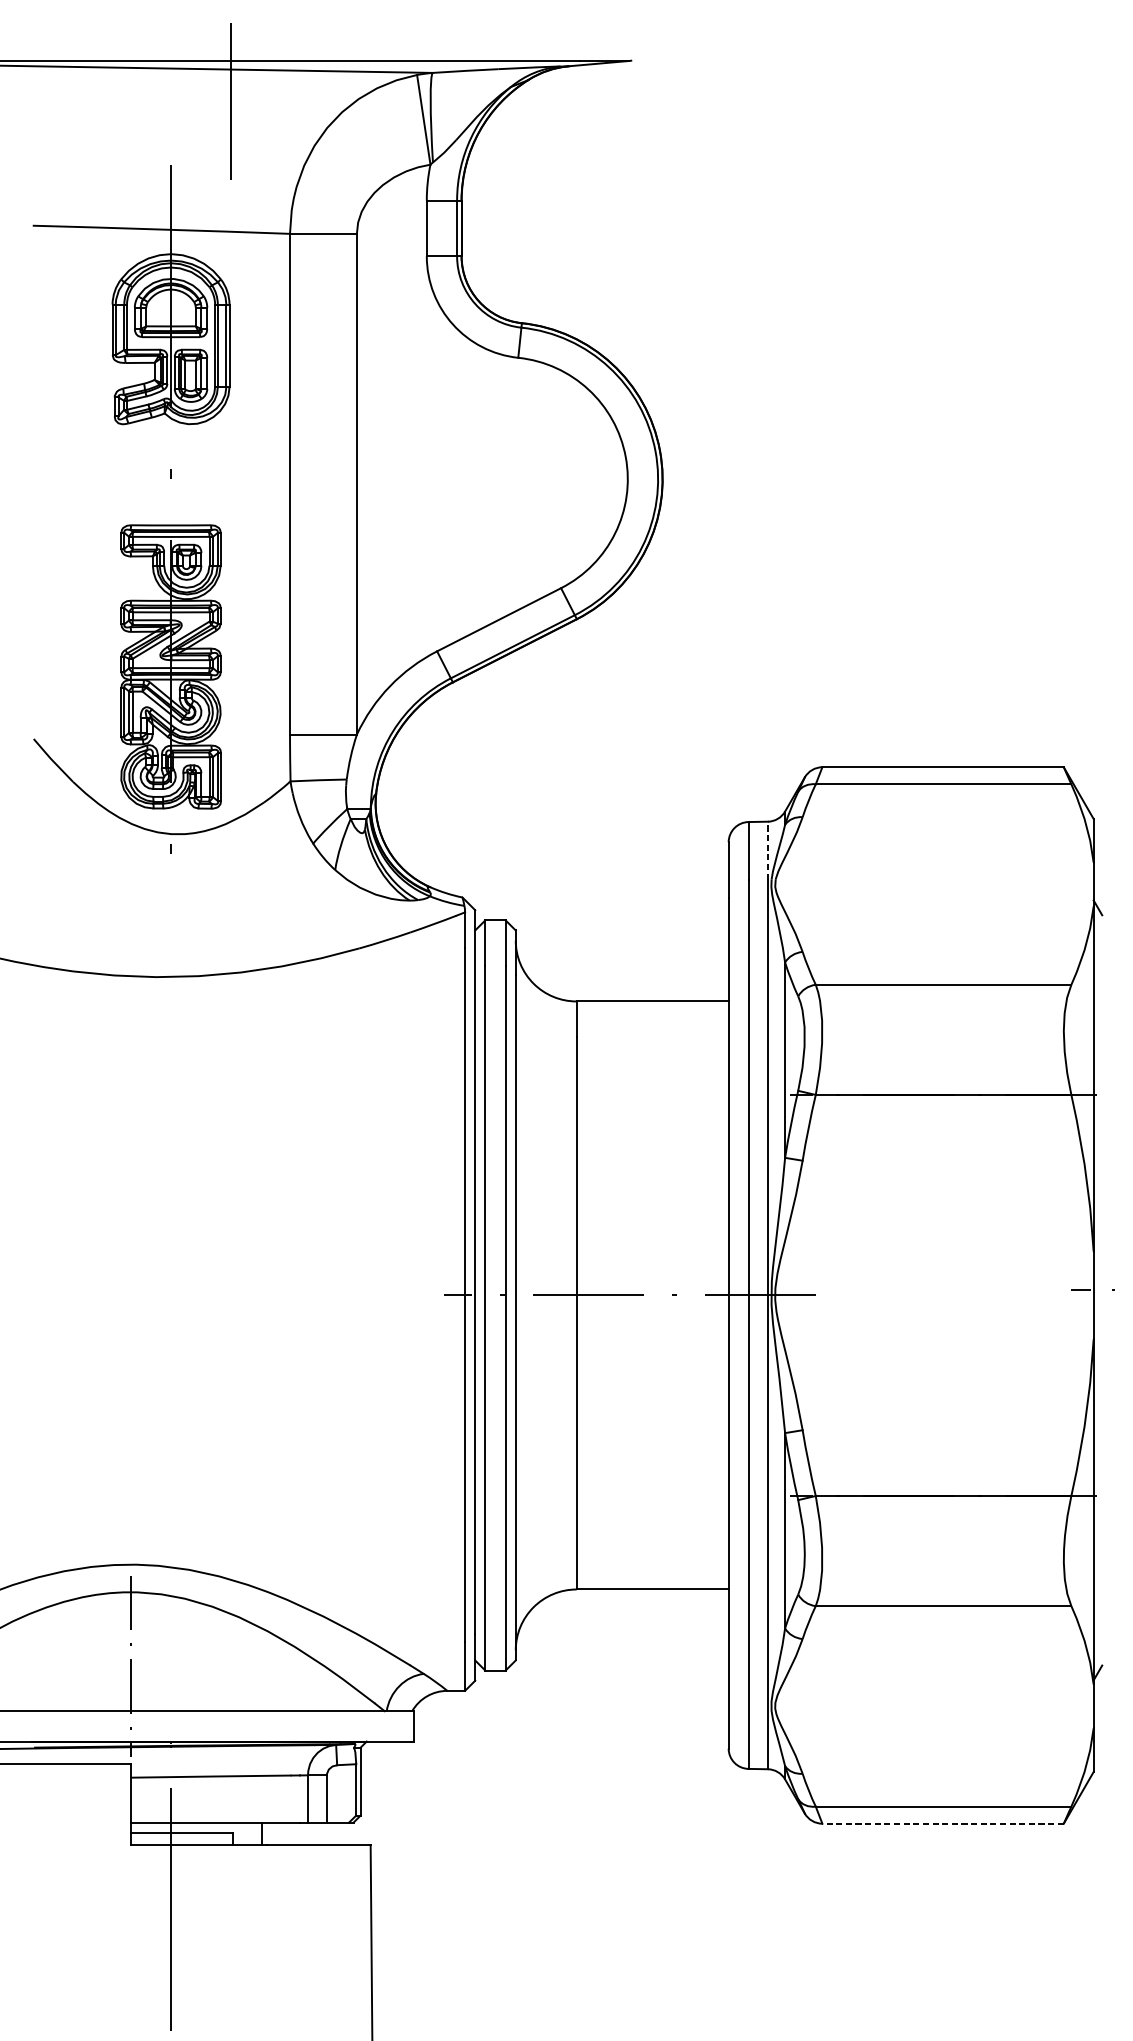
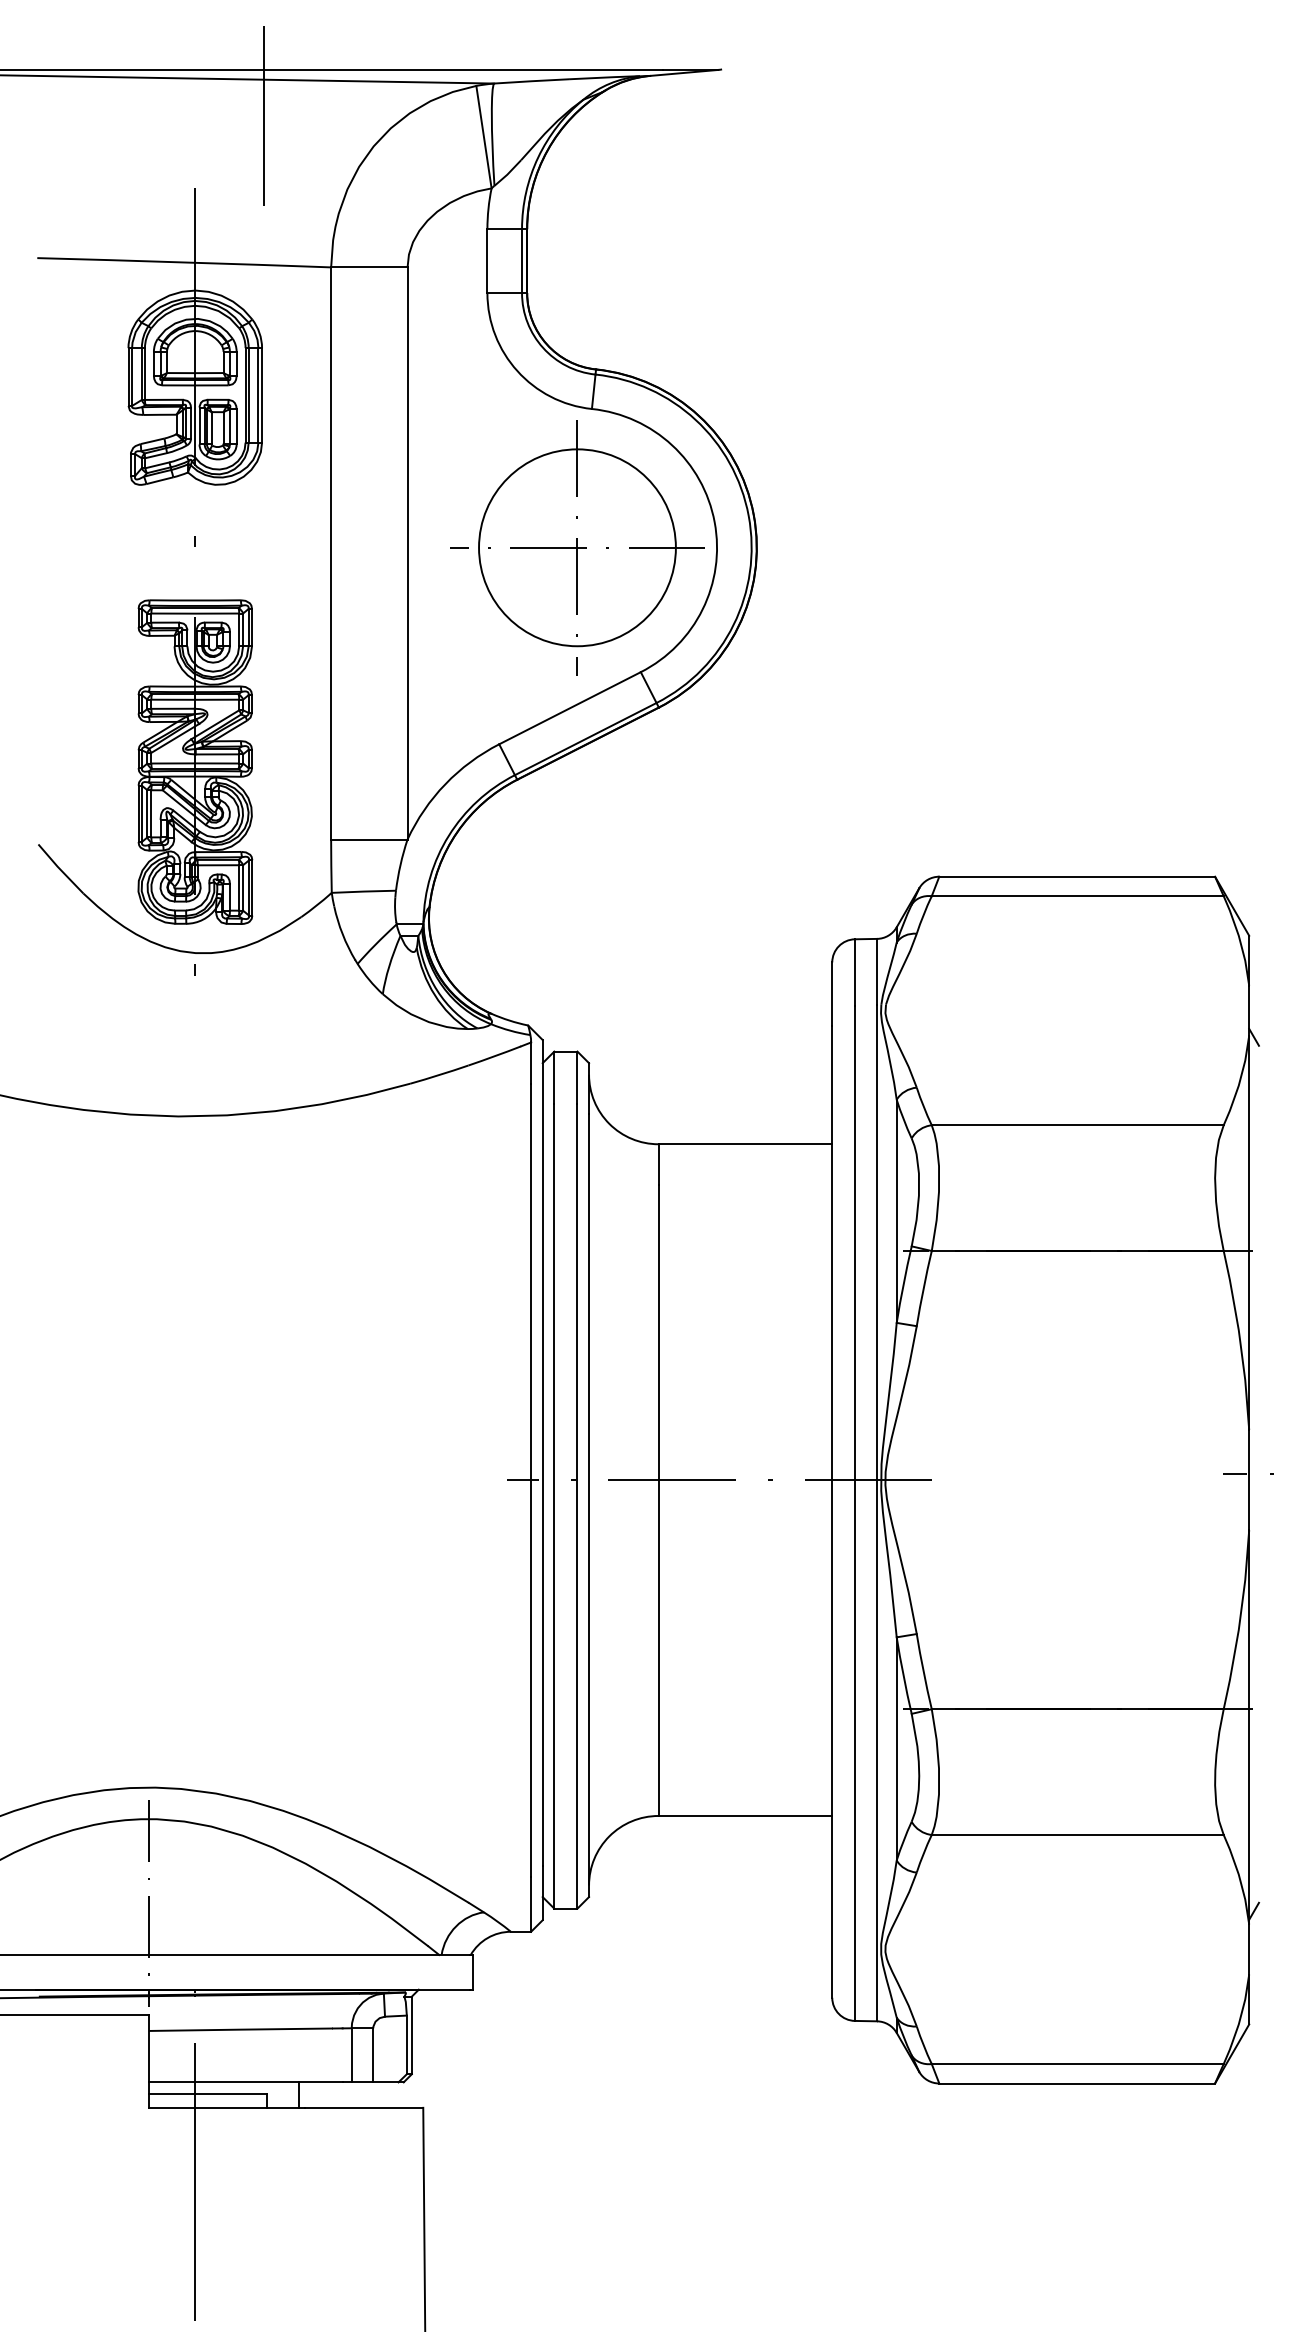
part: (505, 479) -> (577, 547), added
line: (768, 850) -> (877, 971), dashed -> solid
line: (943, 1823) -> (1077, 2083), dashed -> solid

